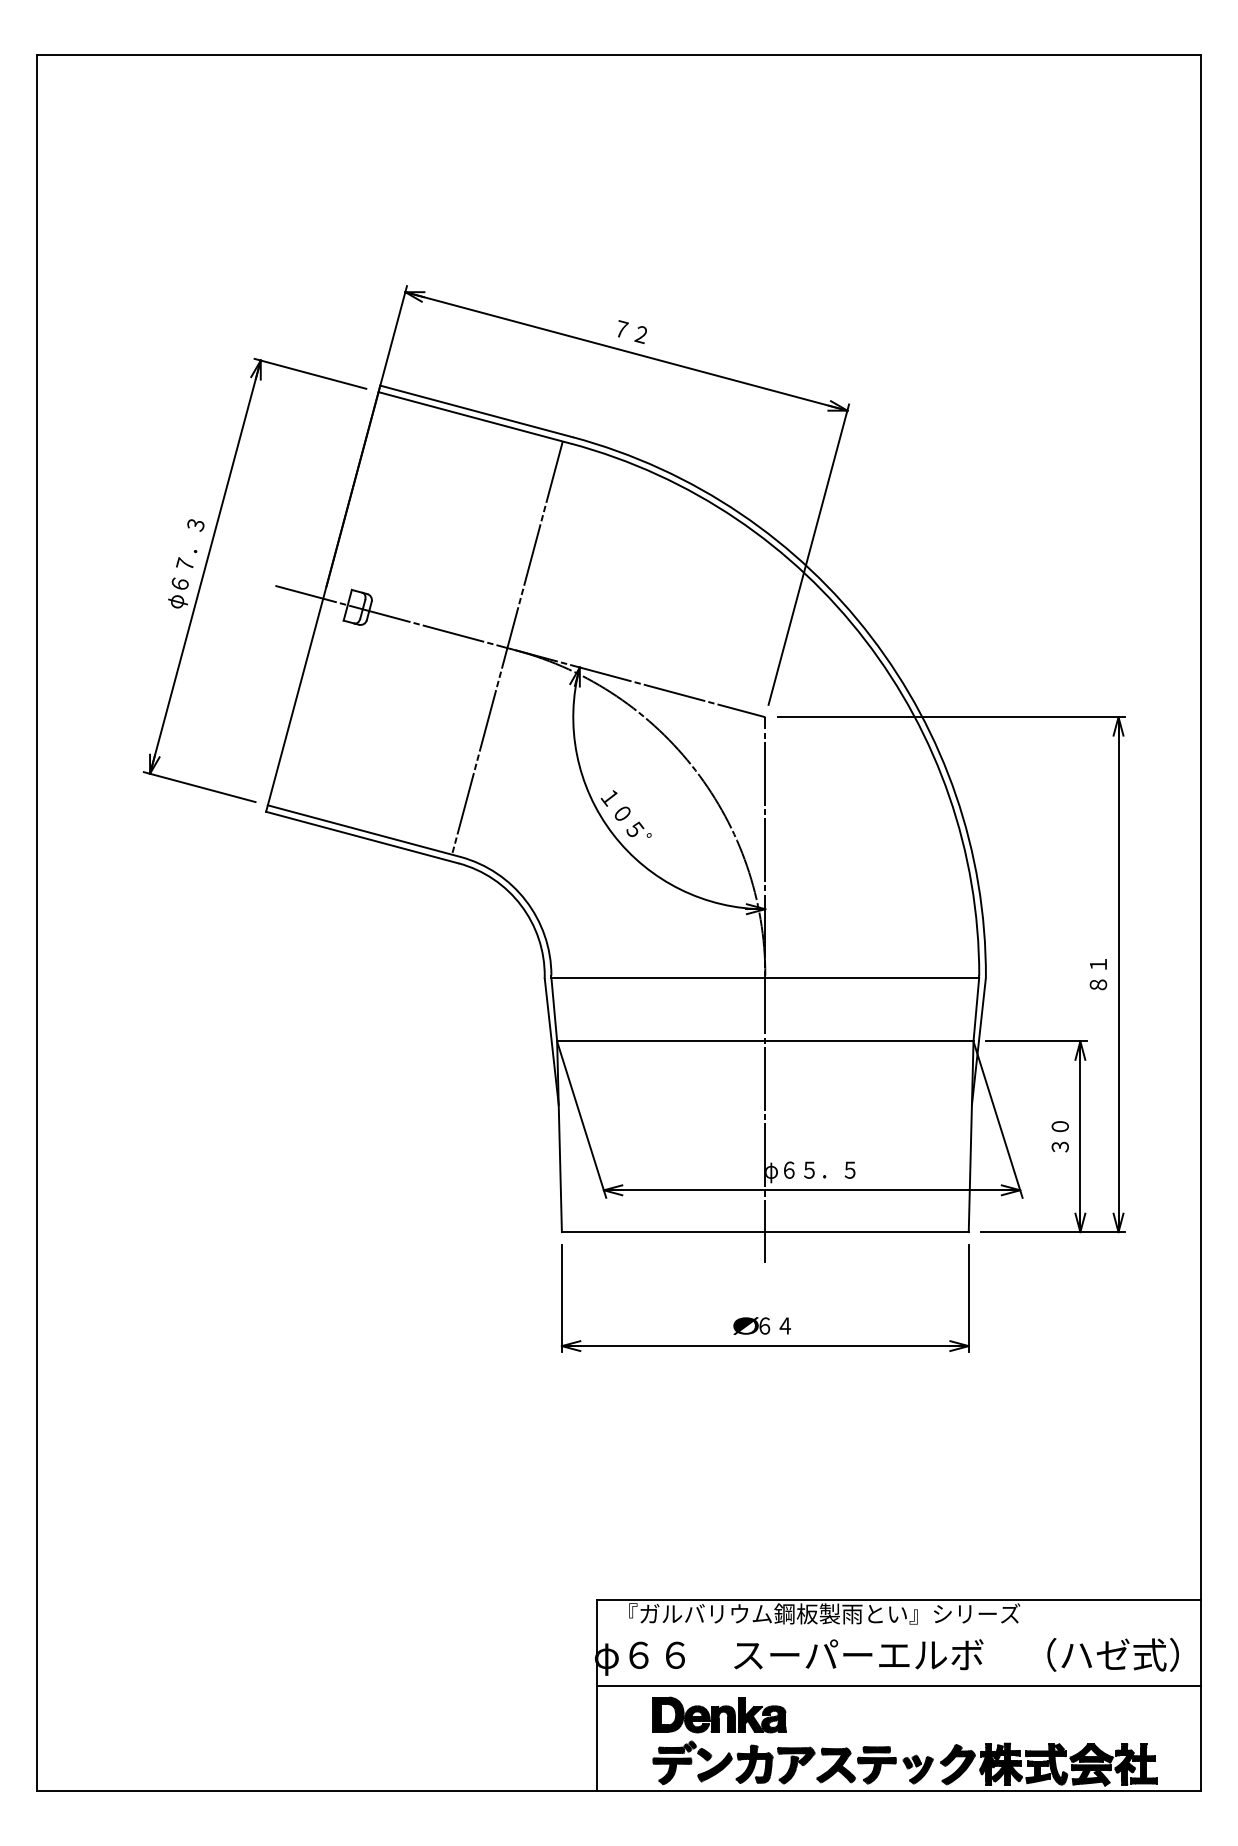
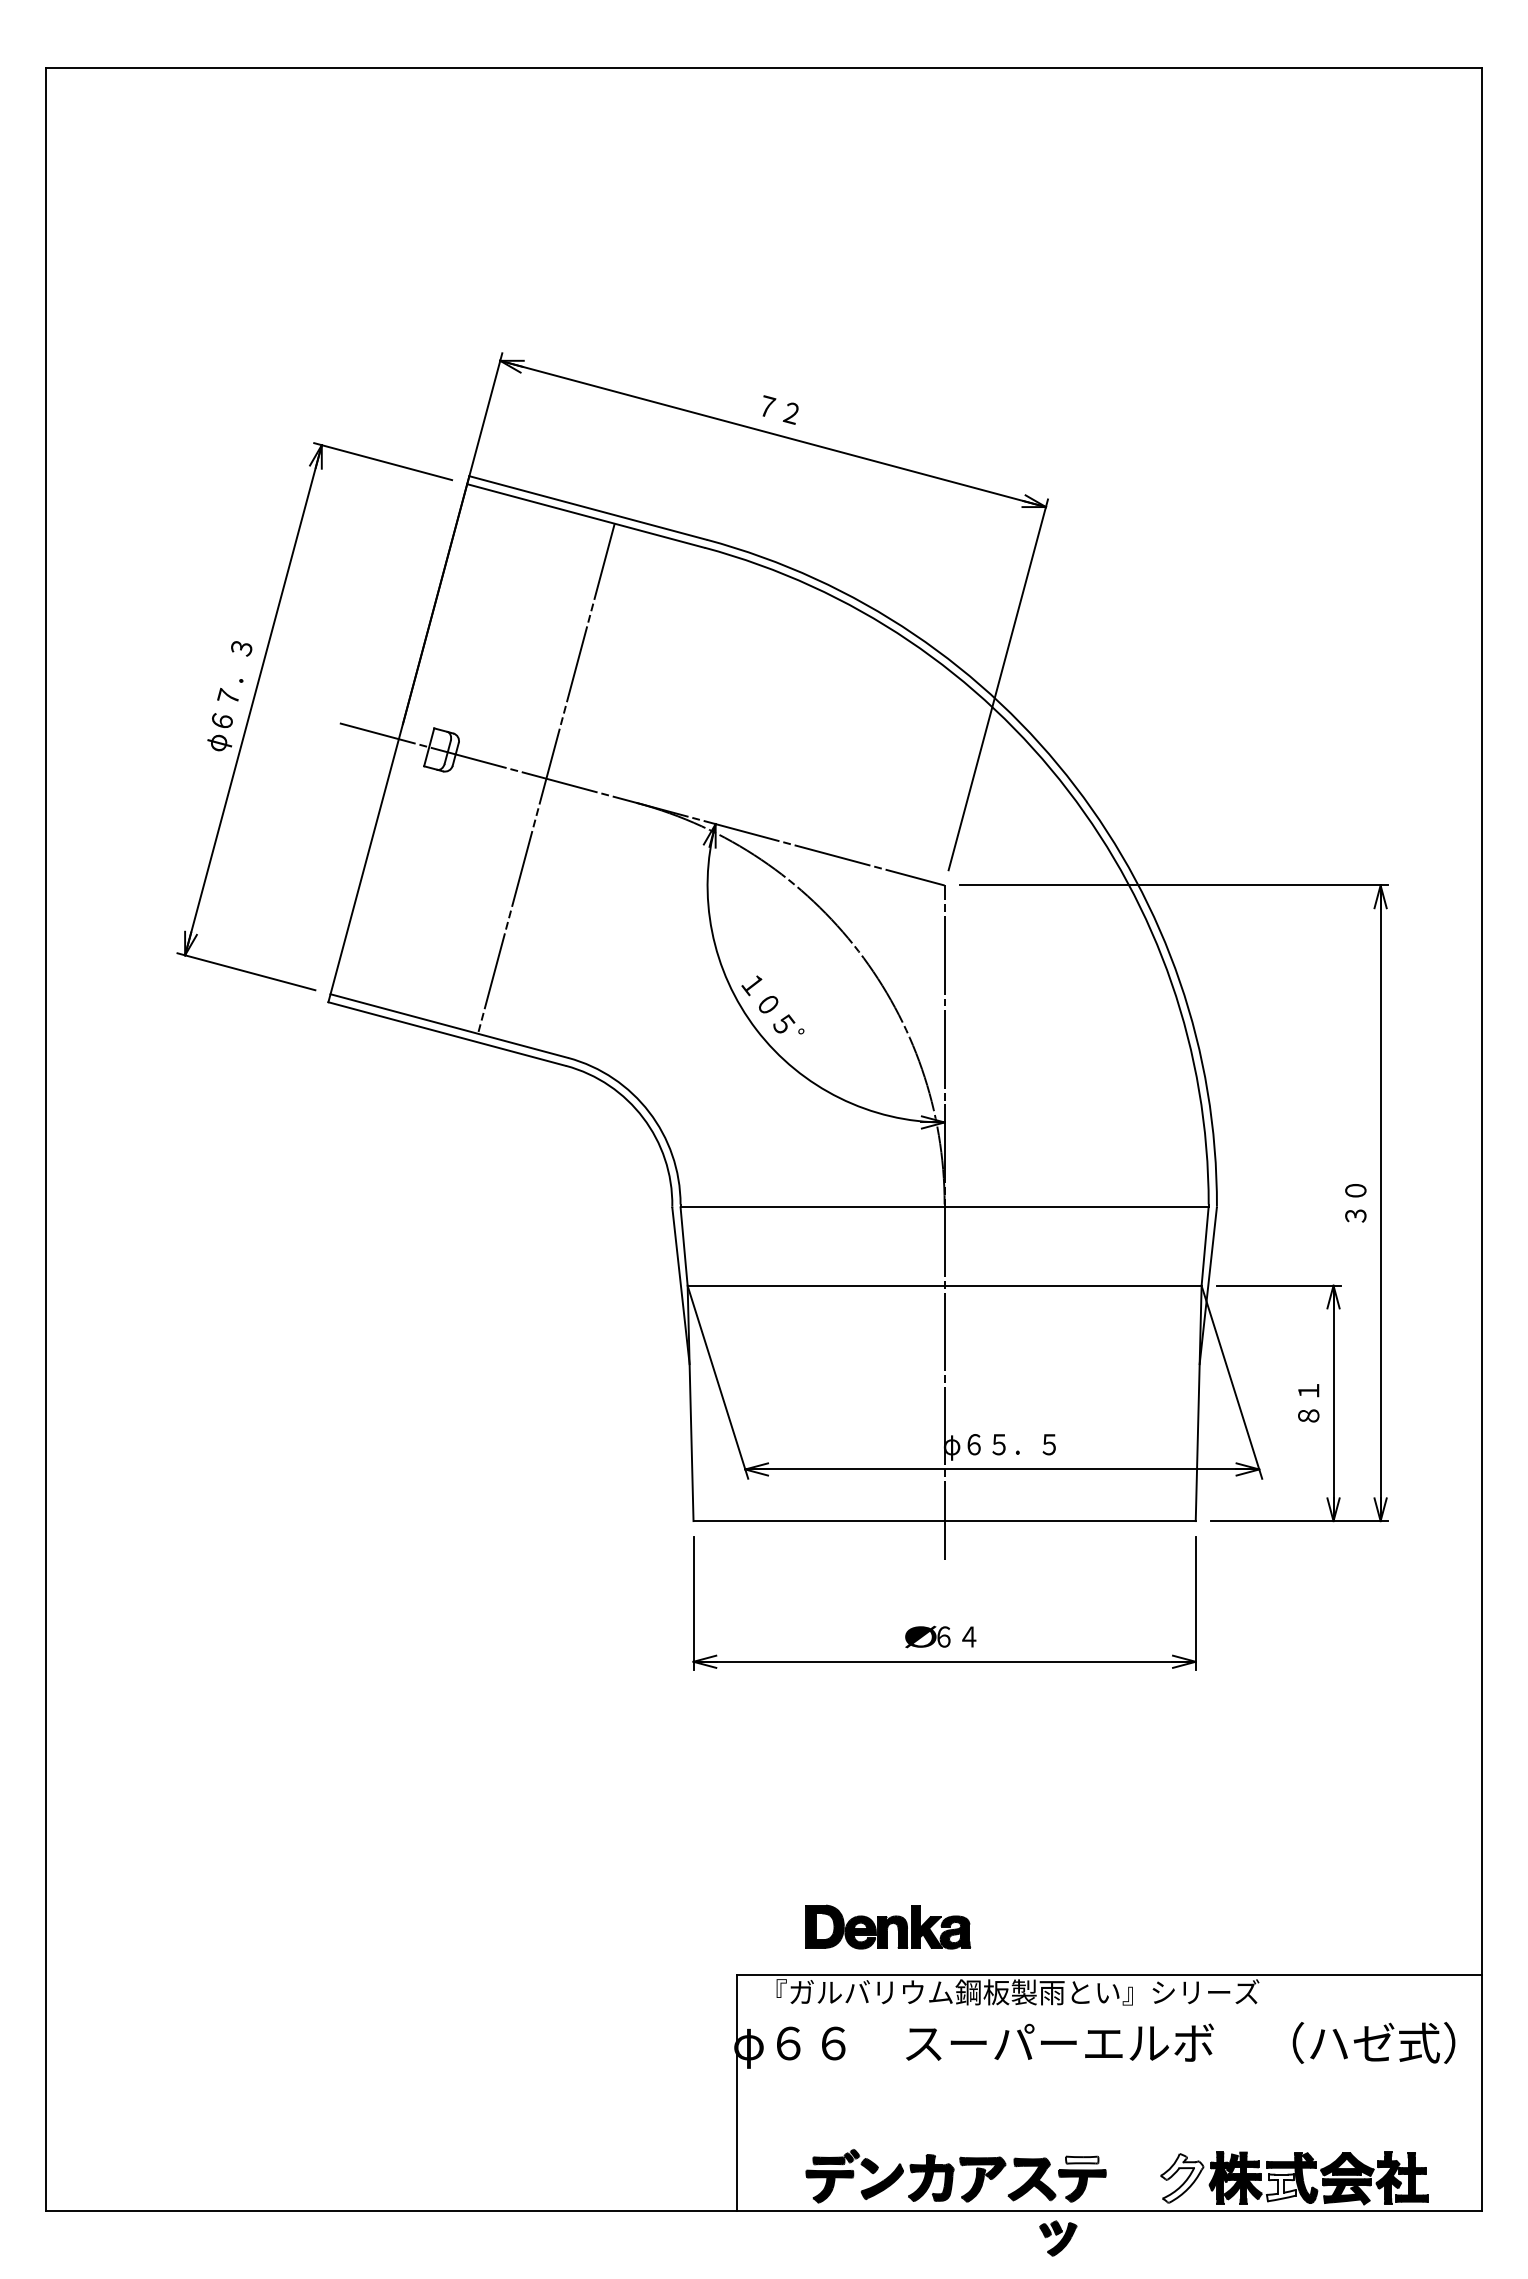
line: (506, 648) -> (545, 779), moved
text: (1098, 974) -> (1355, 1203), ８１ -> ３０
text: (1060, 1136) -> (1308, 1403), ３０ -> ８１
line: (898, 1686) -> (1109, 2081), removed
part: (719, 1714) -> (888, 1926), moved
fill: (876, 1749) -> (1081, 2159), removed
fill: (957, 1763) -> (1181, 2177), removed
part: (918, 1769) -> (1058, 2238), moved
fill: (1037, 1771) -> (1280, 2187), removed

